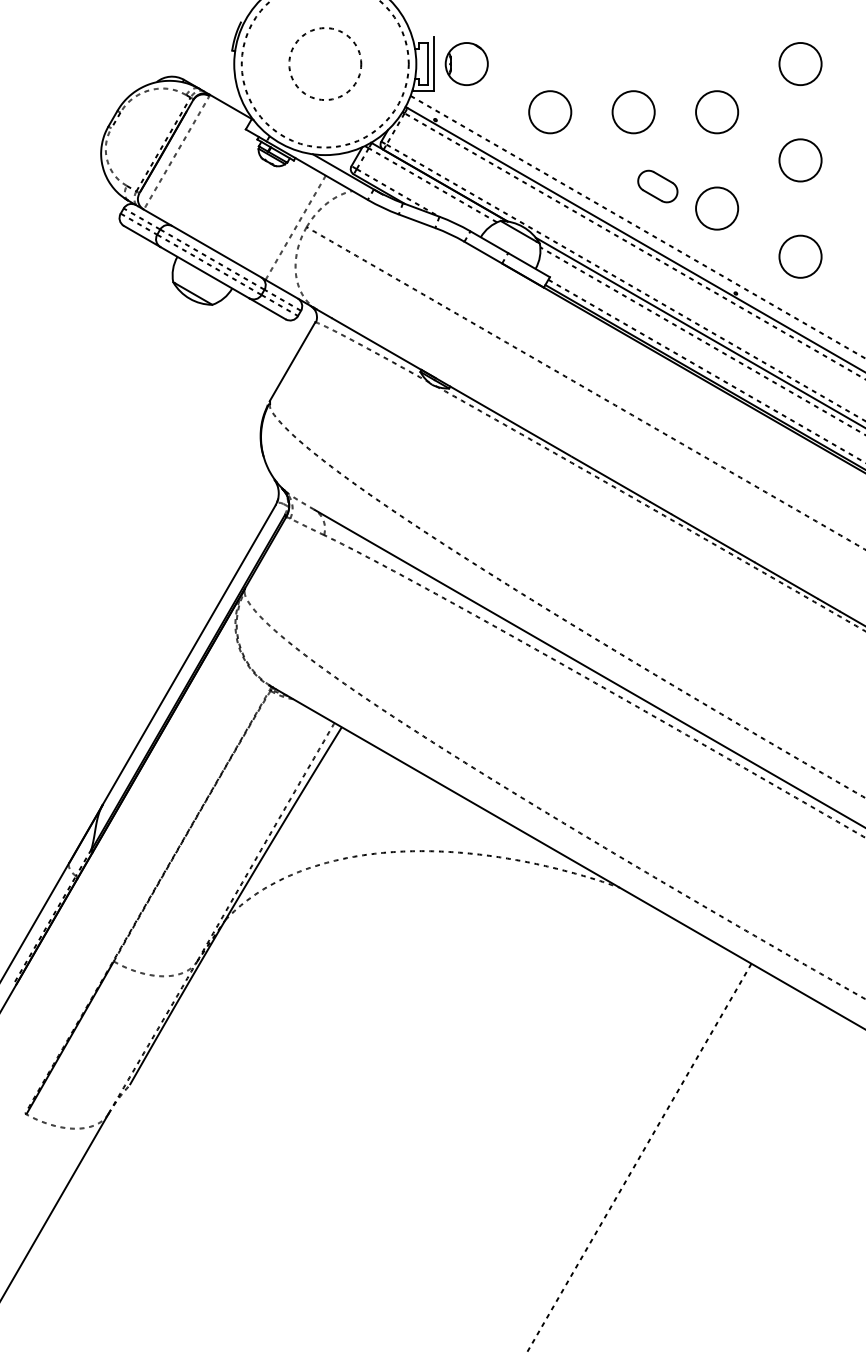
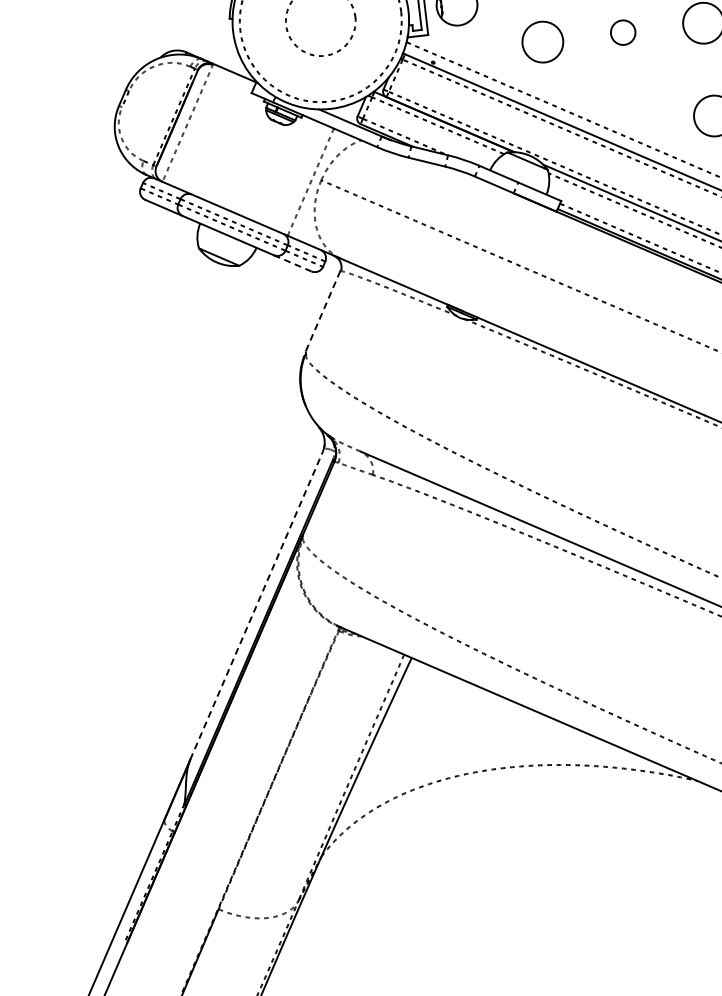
circle: (633, 112) -> (623, 32), size x0.6
part: (657, 186) -> (654, 101), removed
line: (267, 308) -> (292, 263), solid -> dashed
line: (292, 362) -> (322, 312), solid -> dashed
line: (189, 655) -> (256, 606), solid -> dashed

